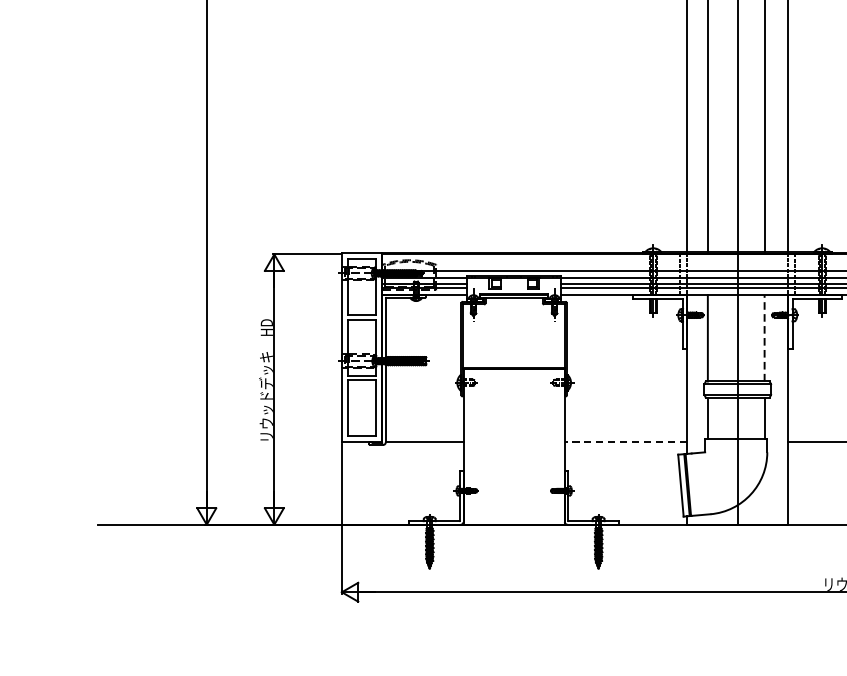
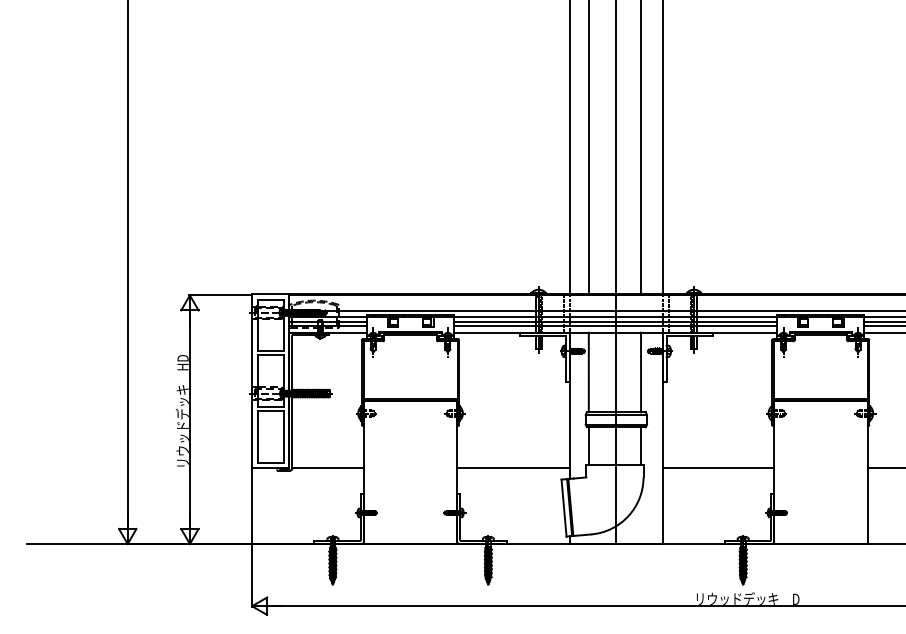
line: (765, 338) -> (641, 372), dashed -> solid
line: (624, 442) -> (512, 468), dashed -> solid

